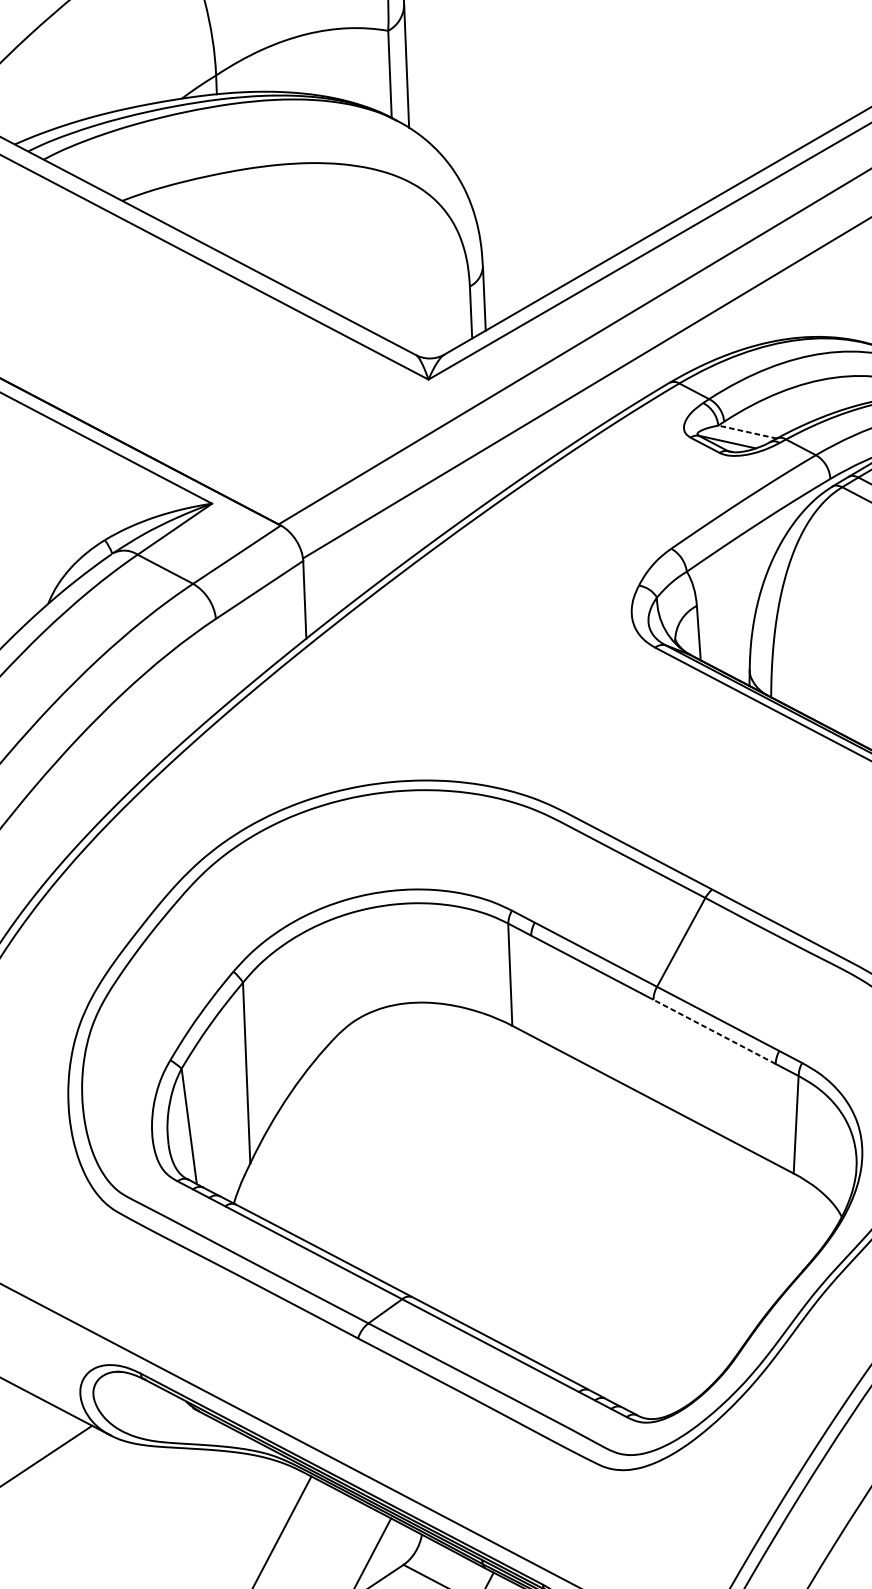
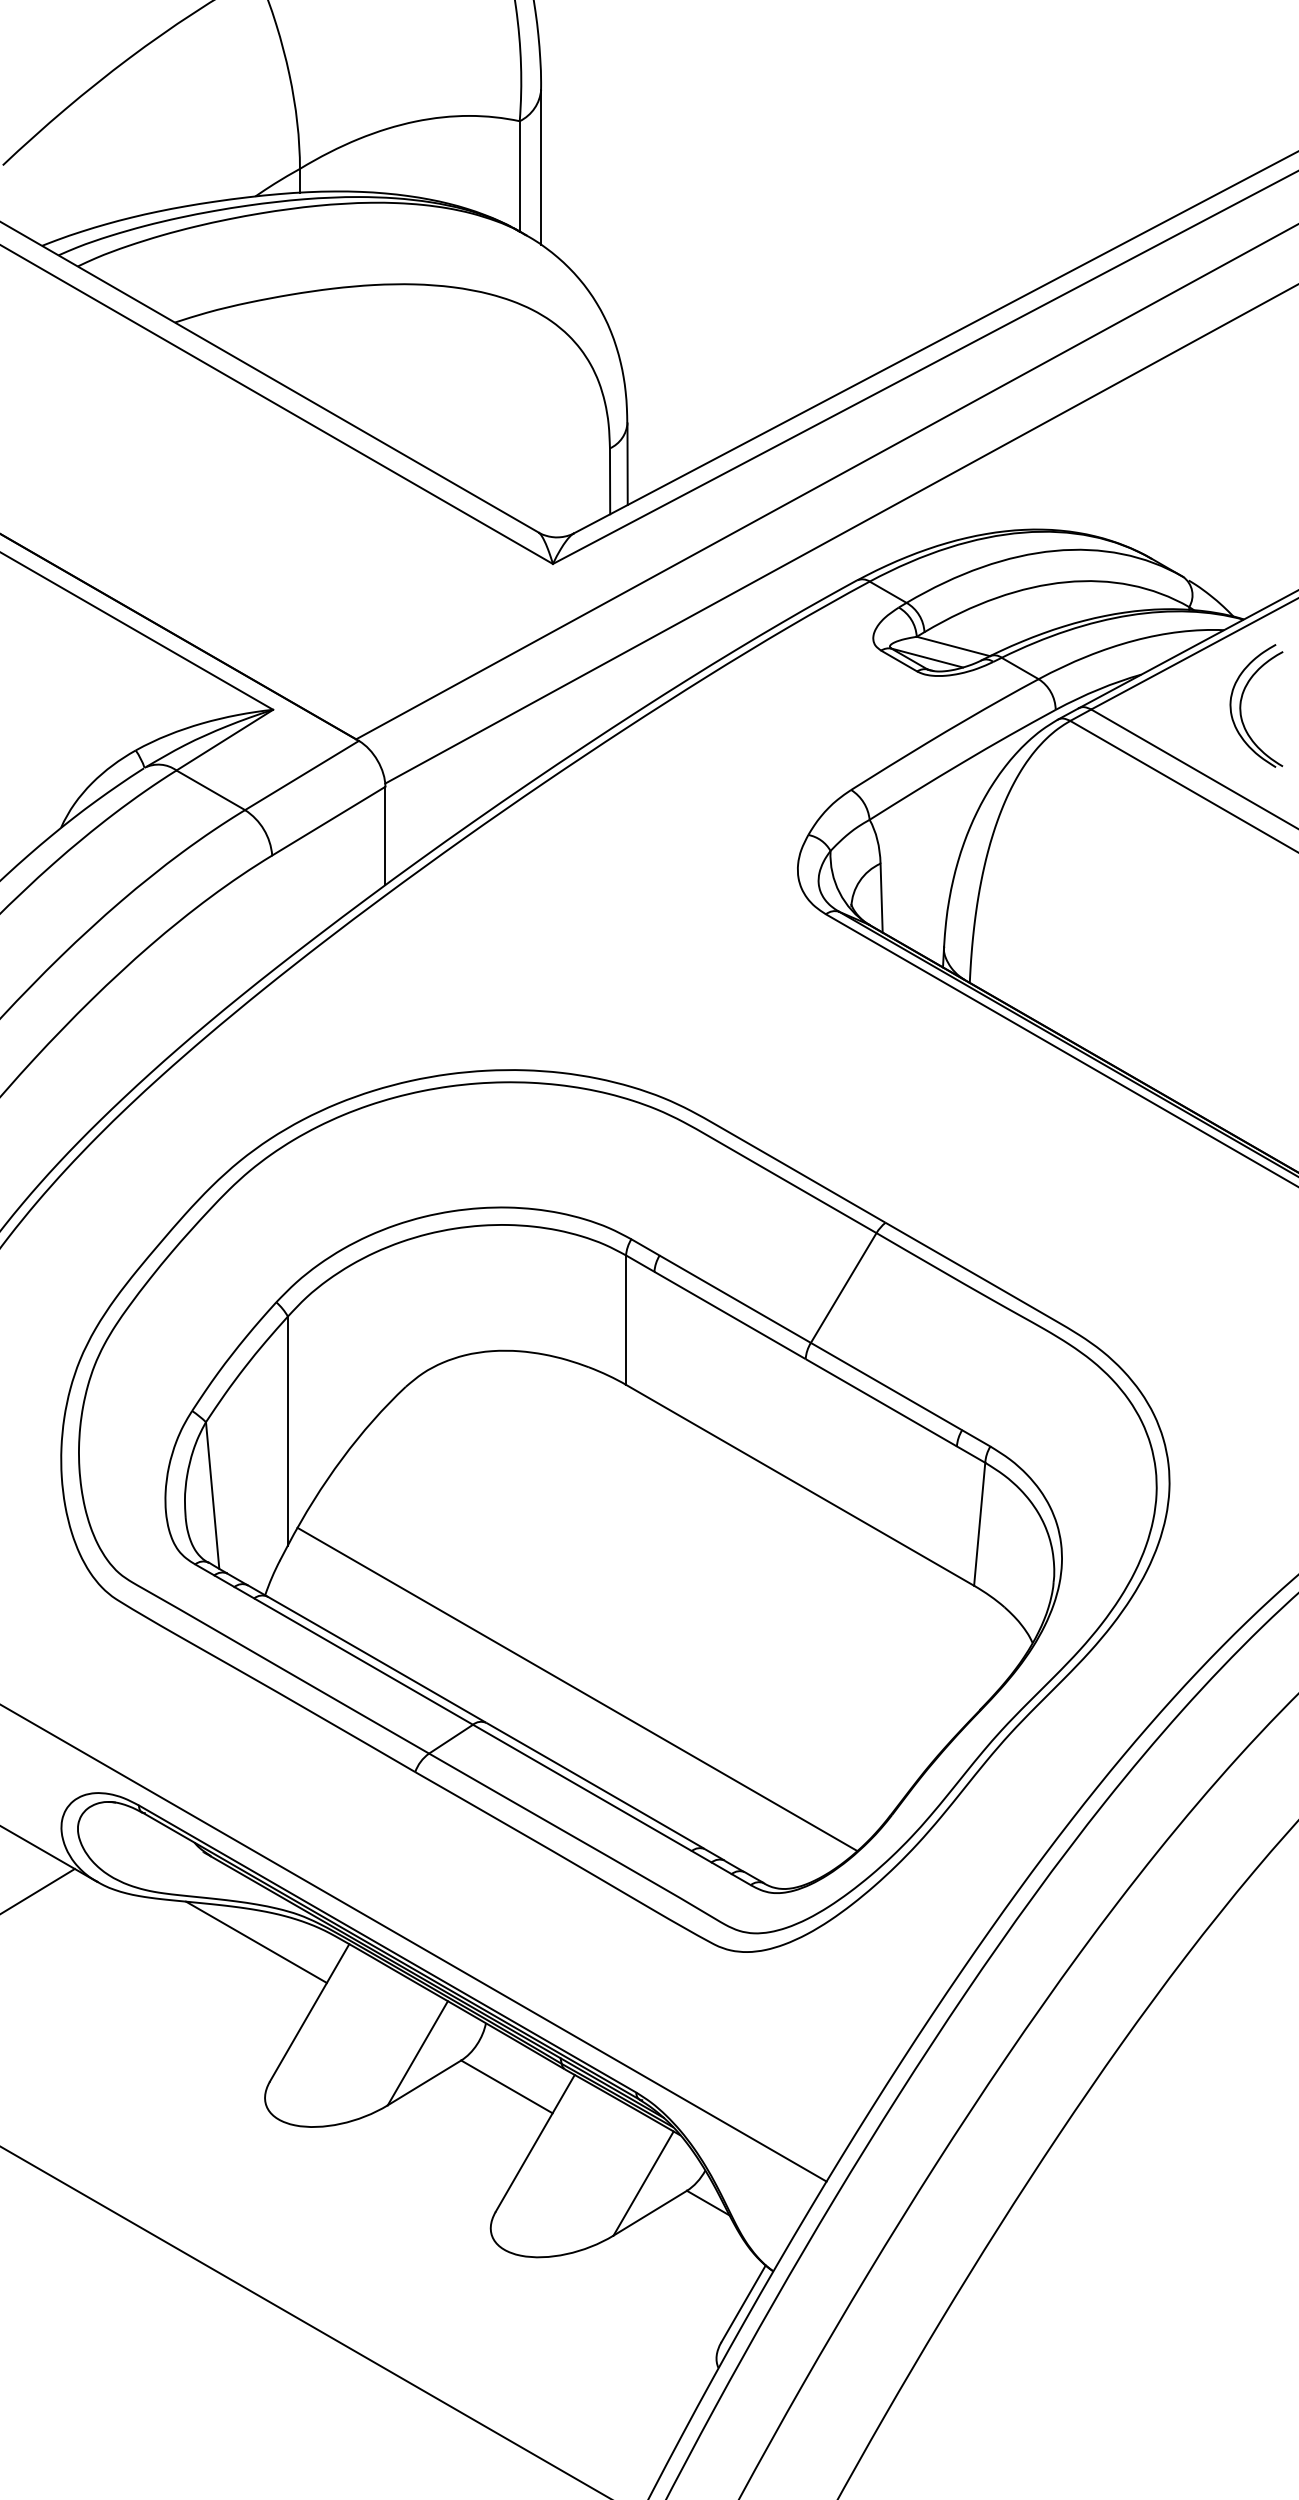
line: (747, 432) -> (953, 646), dashed -> solid
line: (714, 1031) -> (881, 1402), dashed -> solid
line: (483, 1268) -> (577, 1689), added
line: (238, 1477) -> (256, 1941), added

